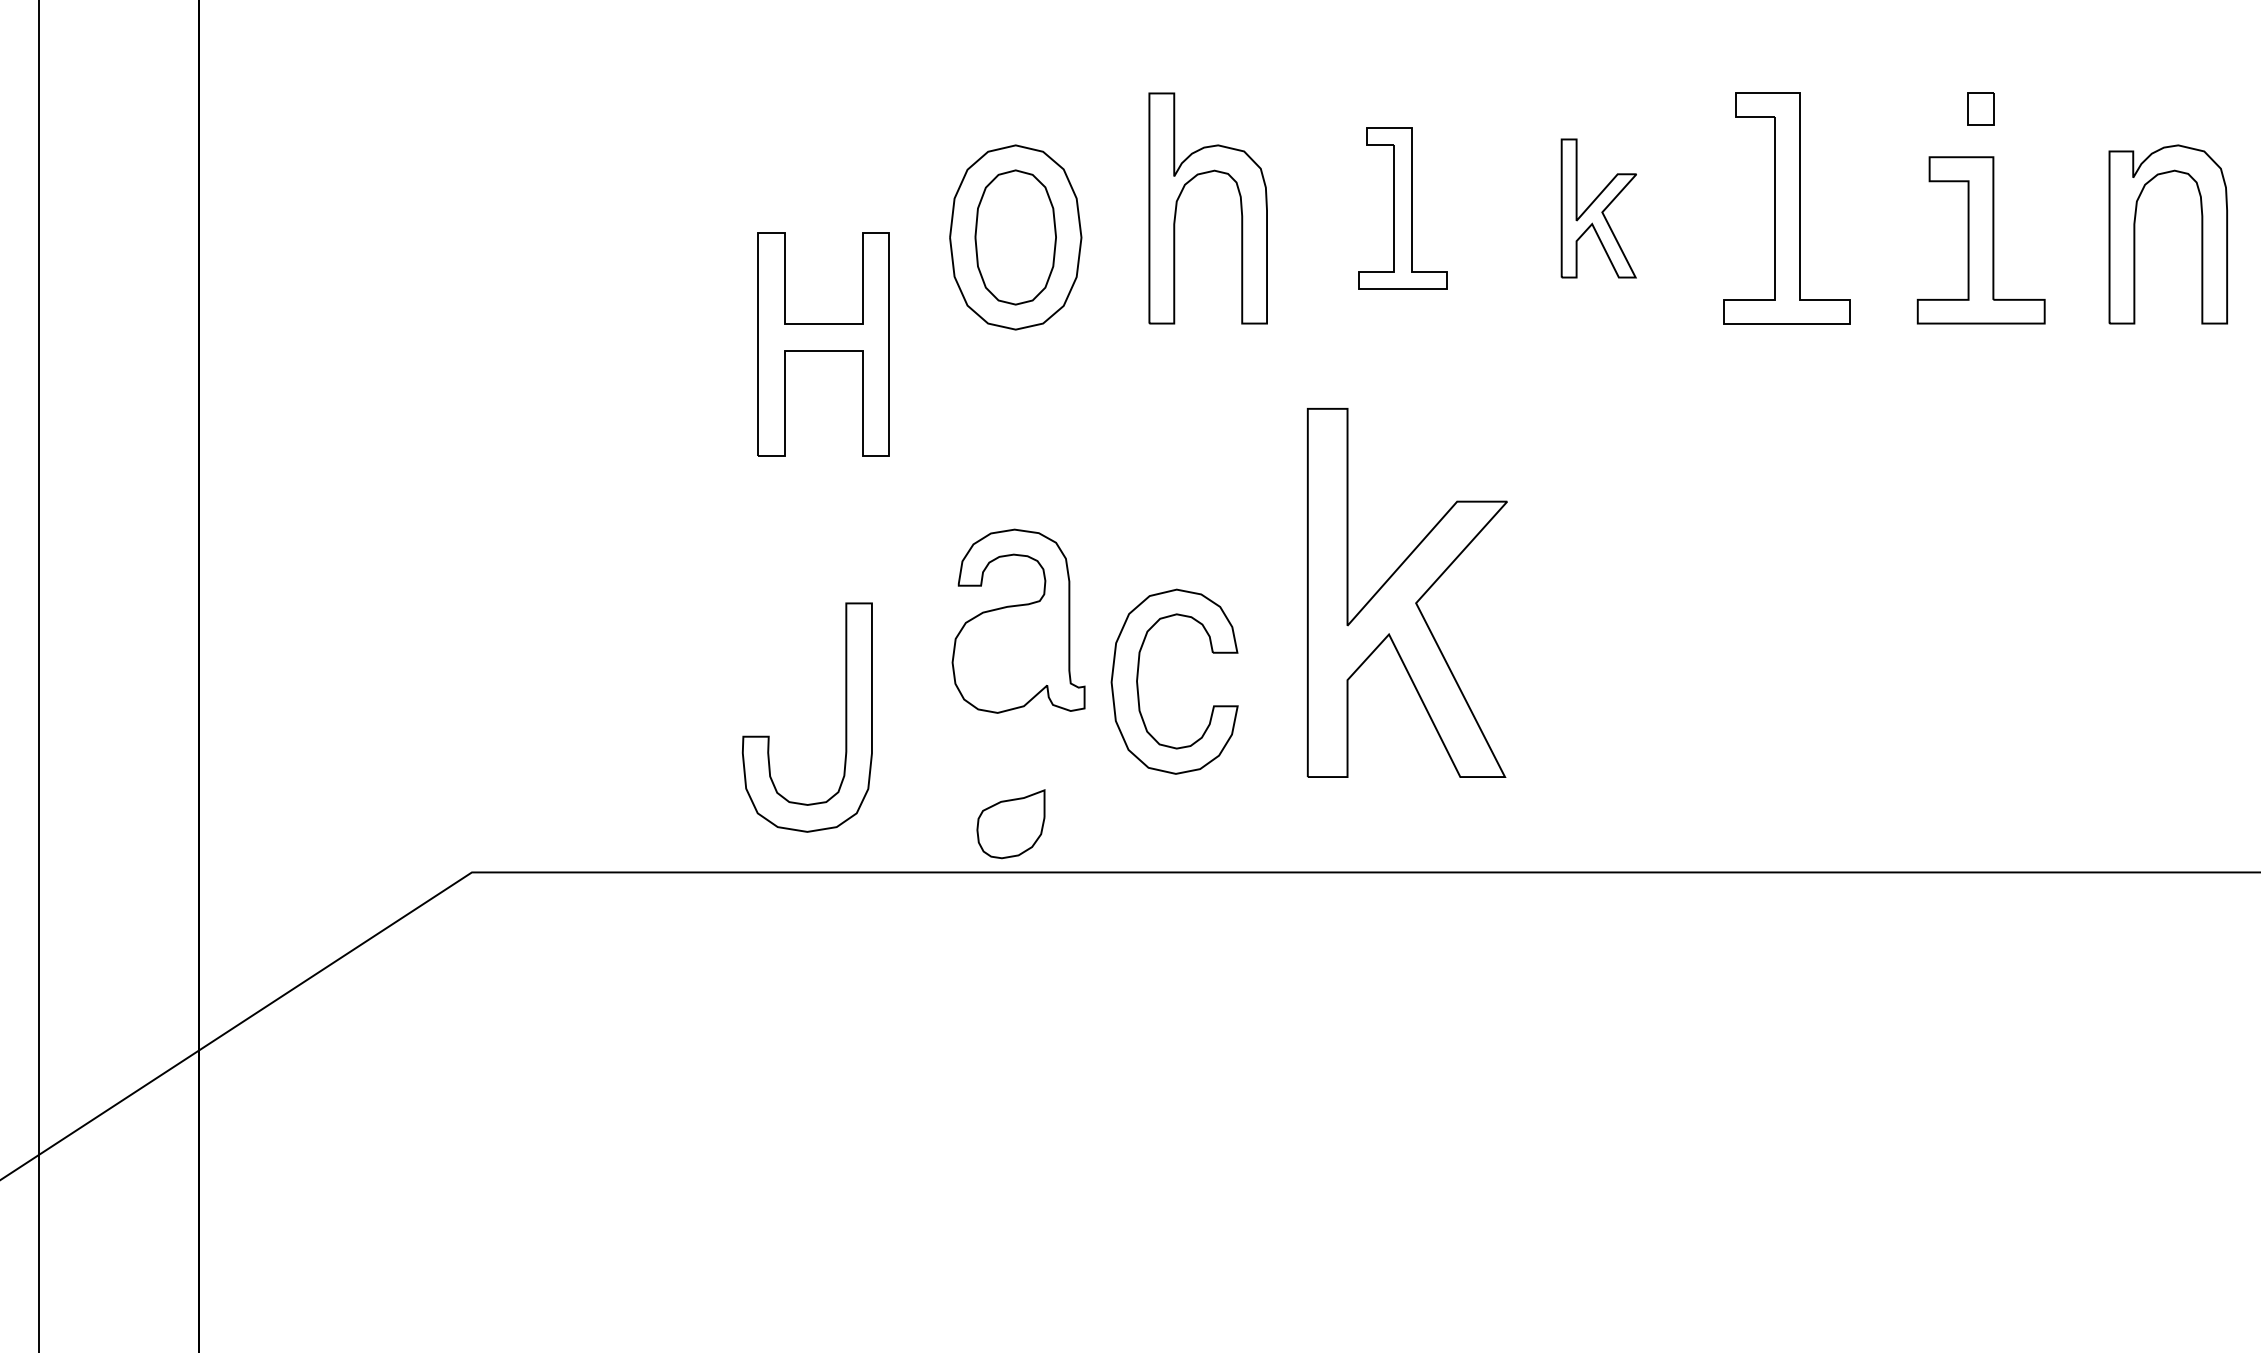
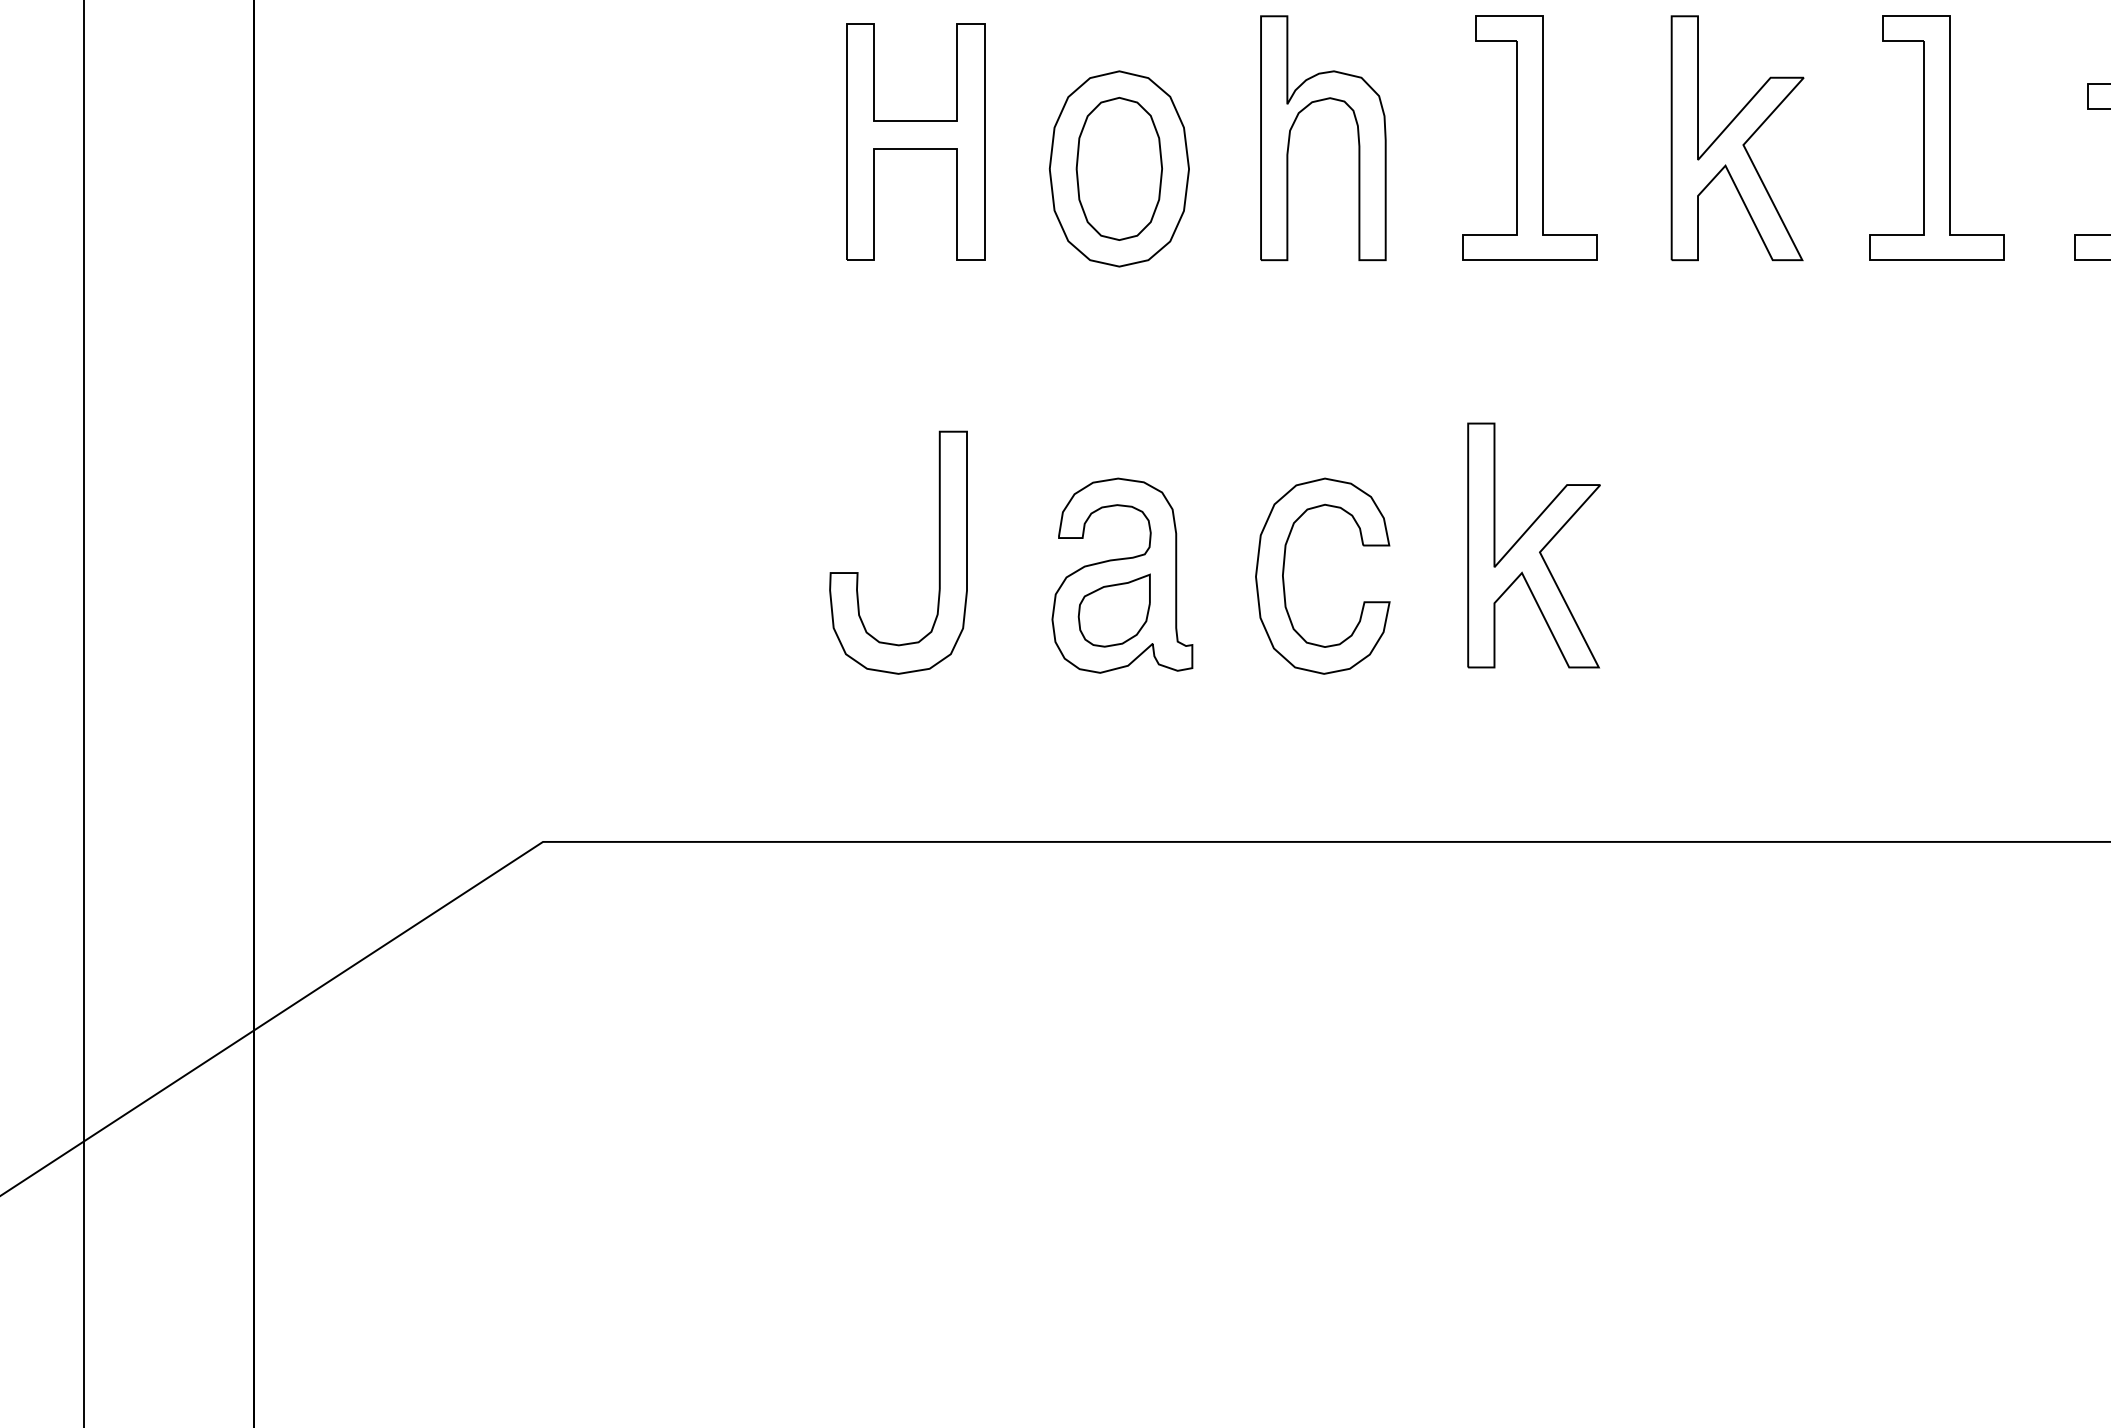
part: (1402, 208) -> (1529, 138), size x1.43
part: (1598, 208) -> (1737, 138), size x1.67
part: (823, 344) -> (915, 142), moved
part: (1406, 592) -> (1533, 545), size x0.62
part: (1138, 679) -> (1284, 573), moved
part: (845, 717) -> (938, 552), moved
part: (1010, 824) -> (1113, 610), moved

